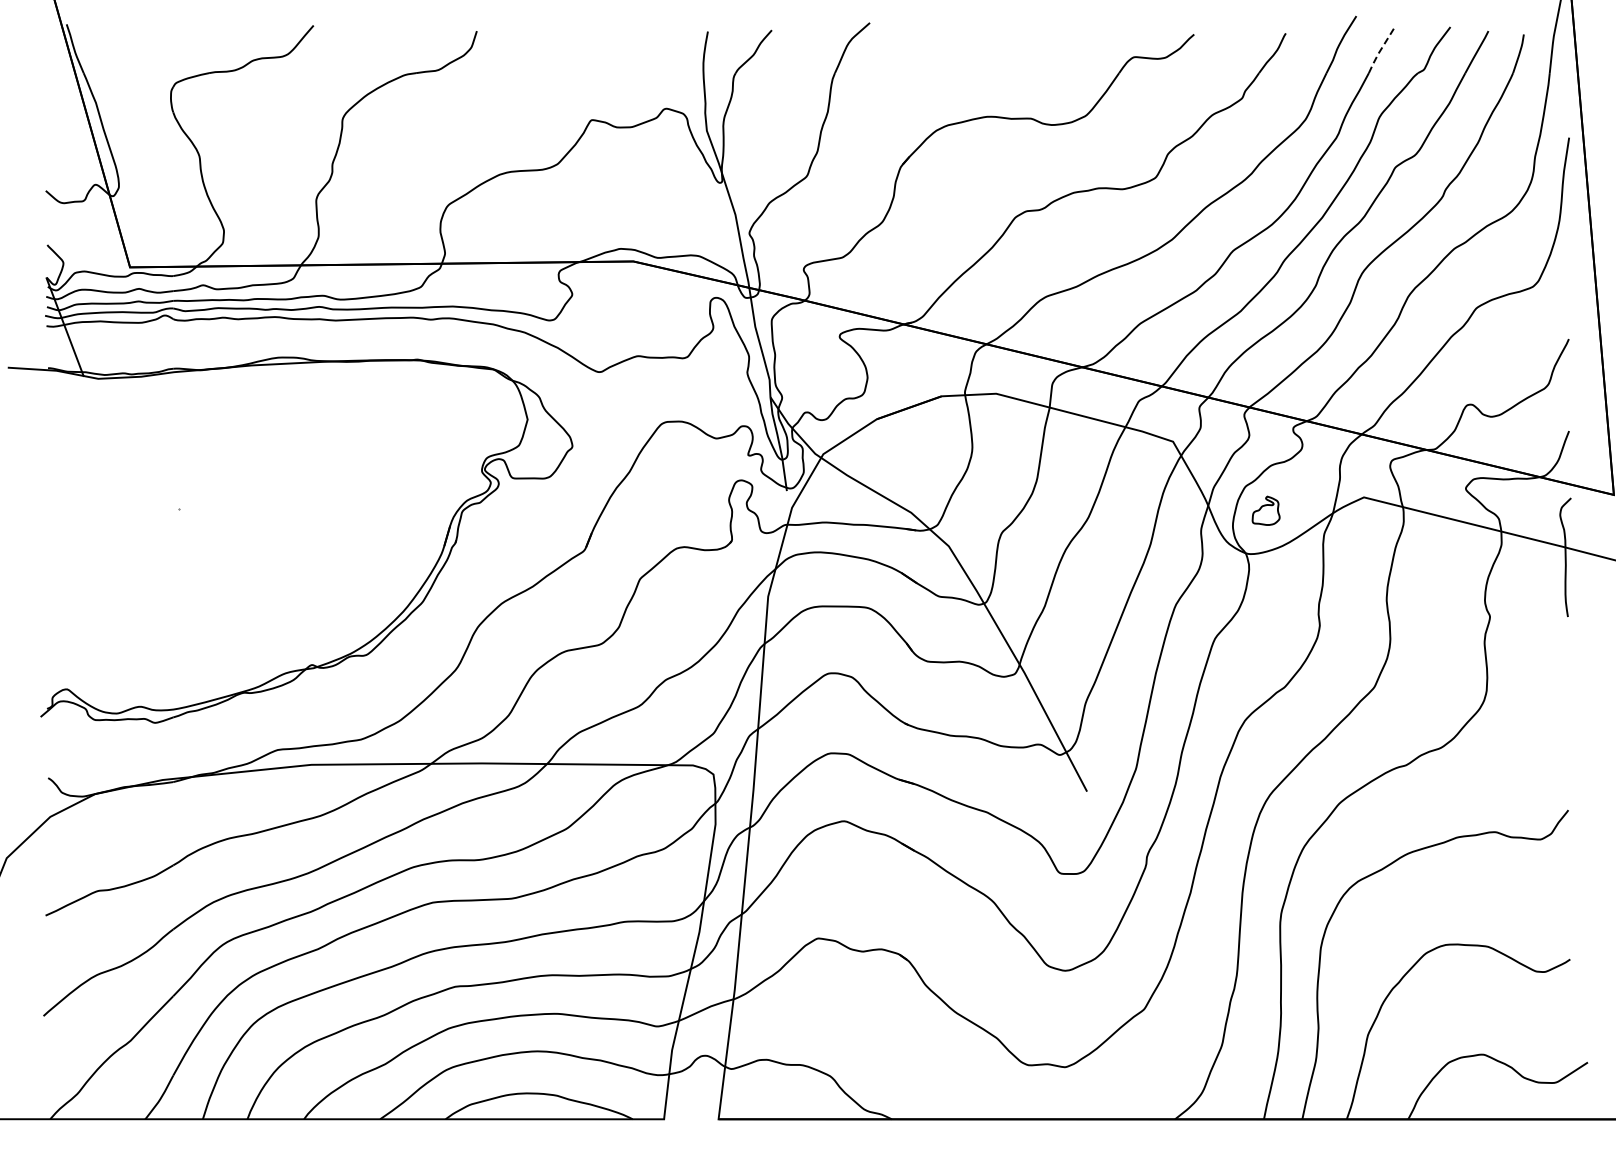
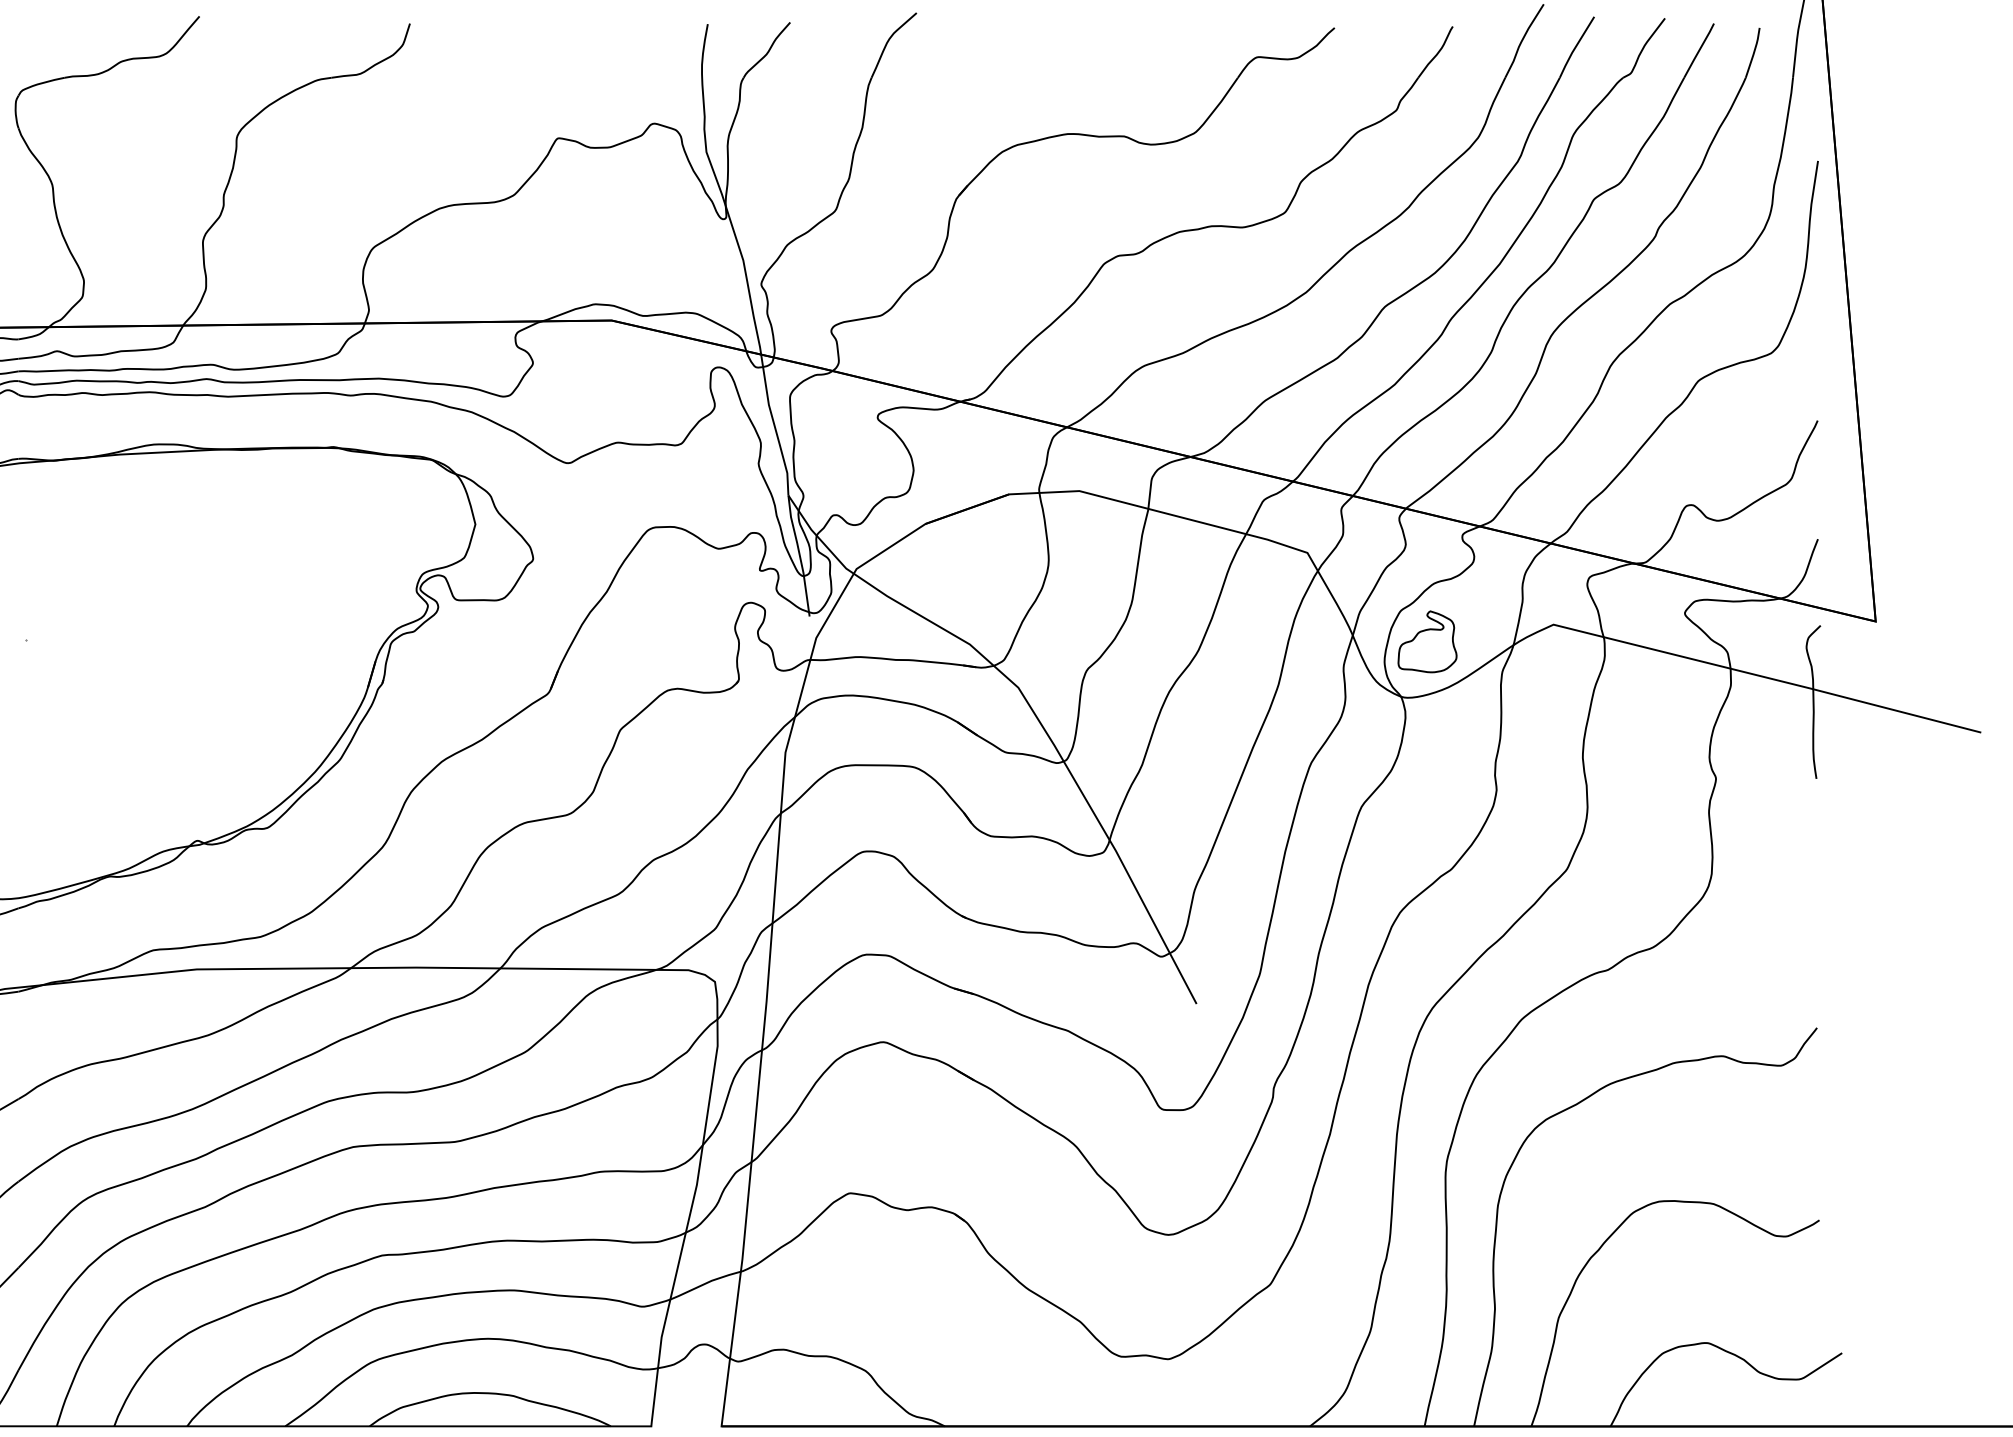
line: (1380, 50) -> (1574, 48), dashed -> solid
part: (1265, 510) -> (1426, 641), size x1.67

